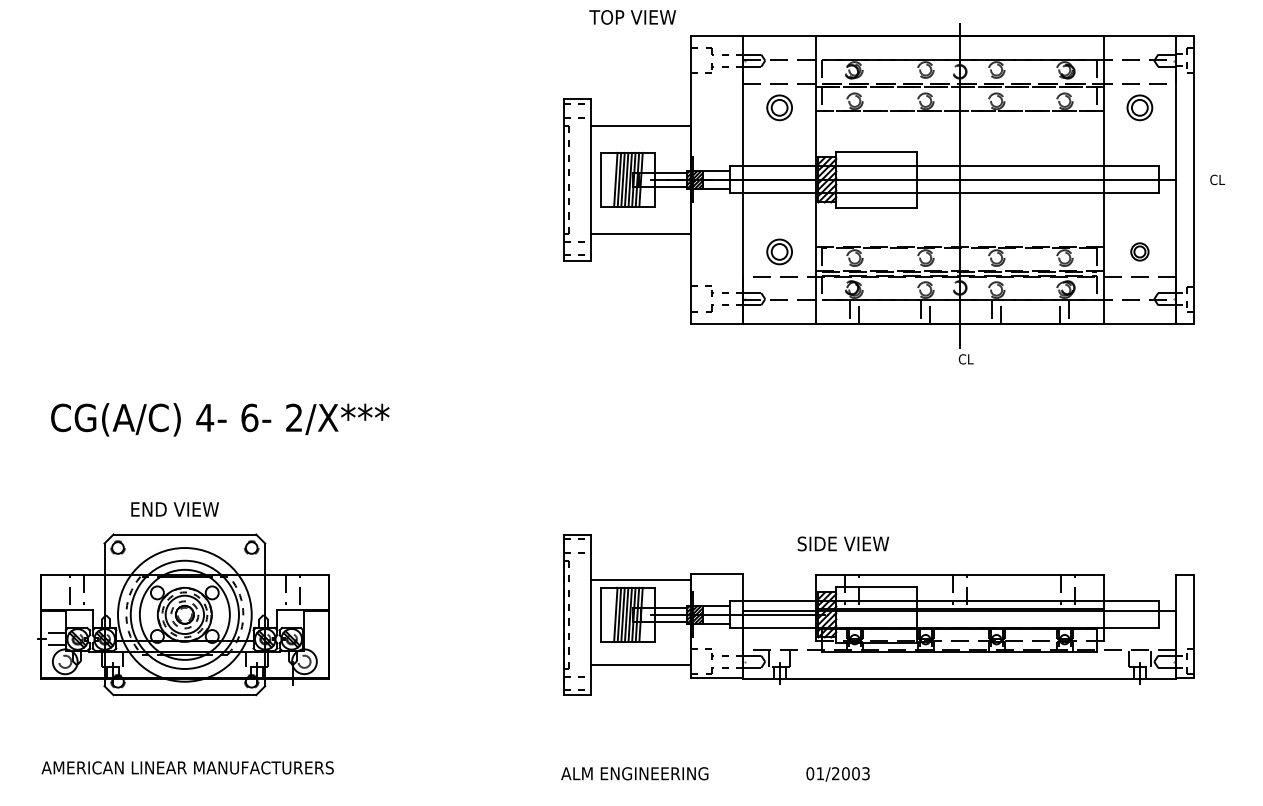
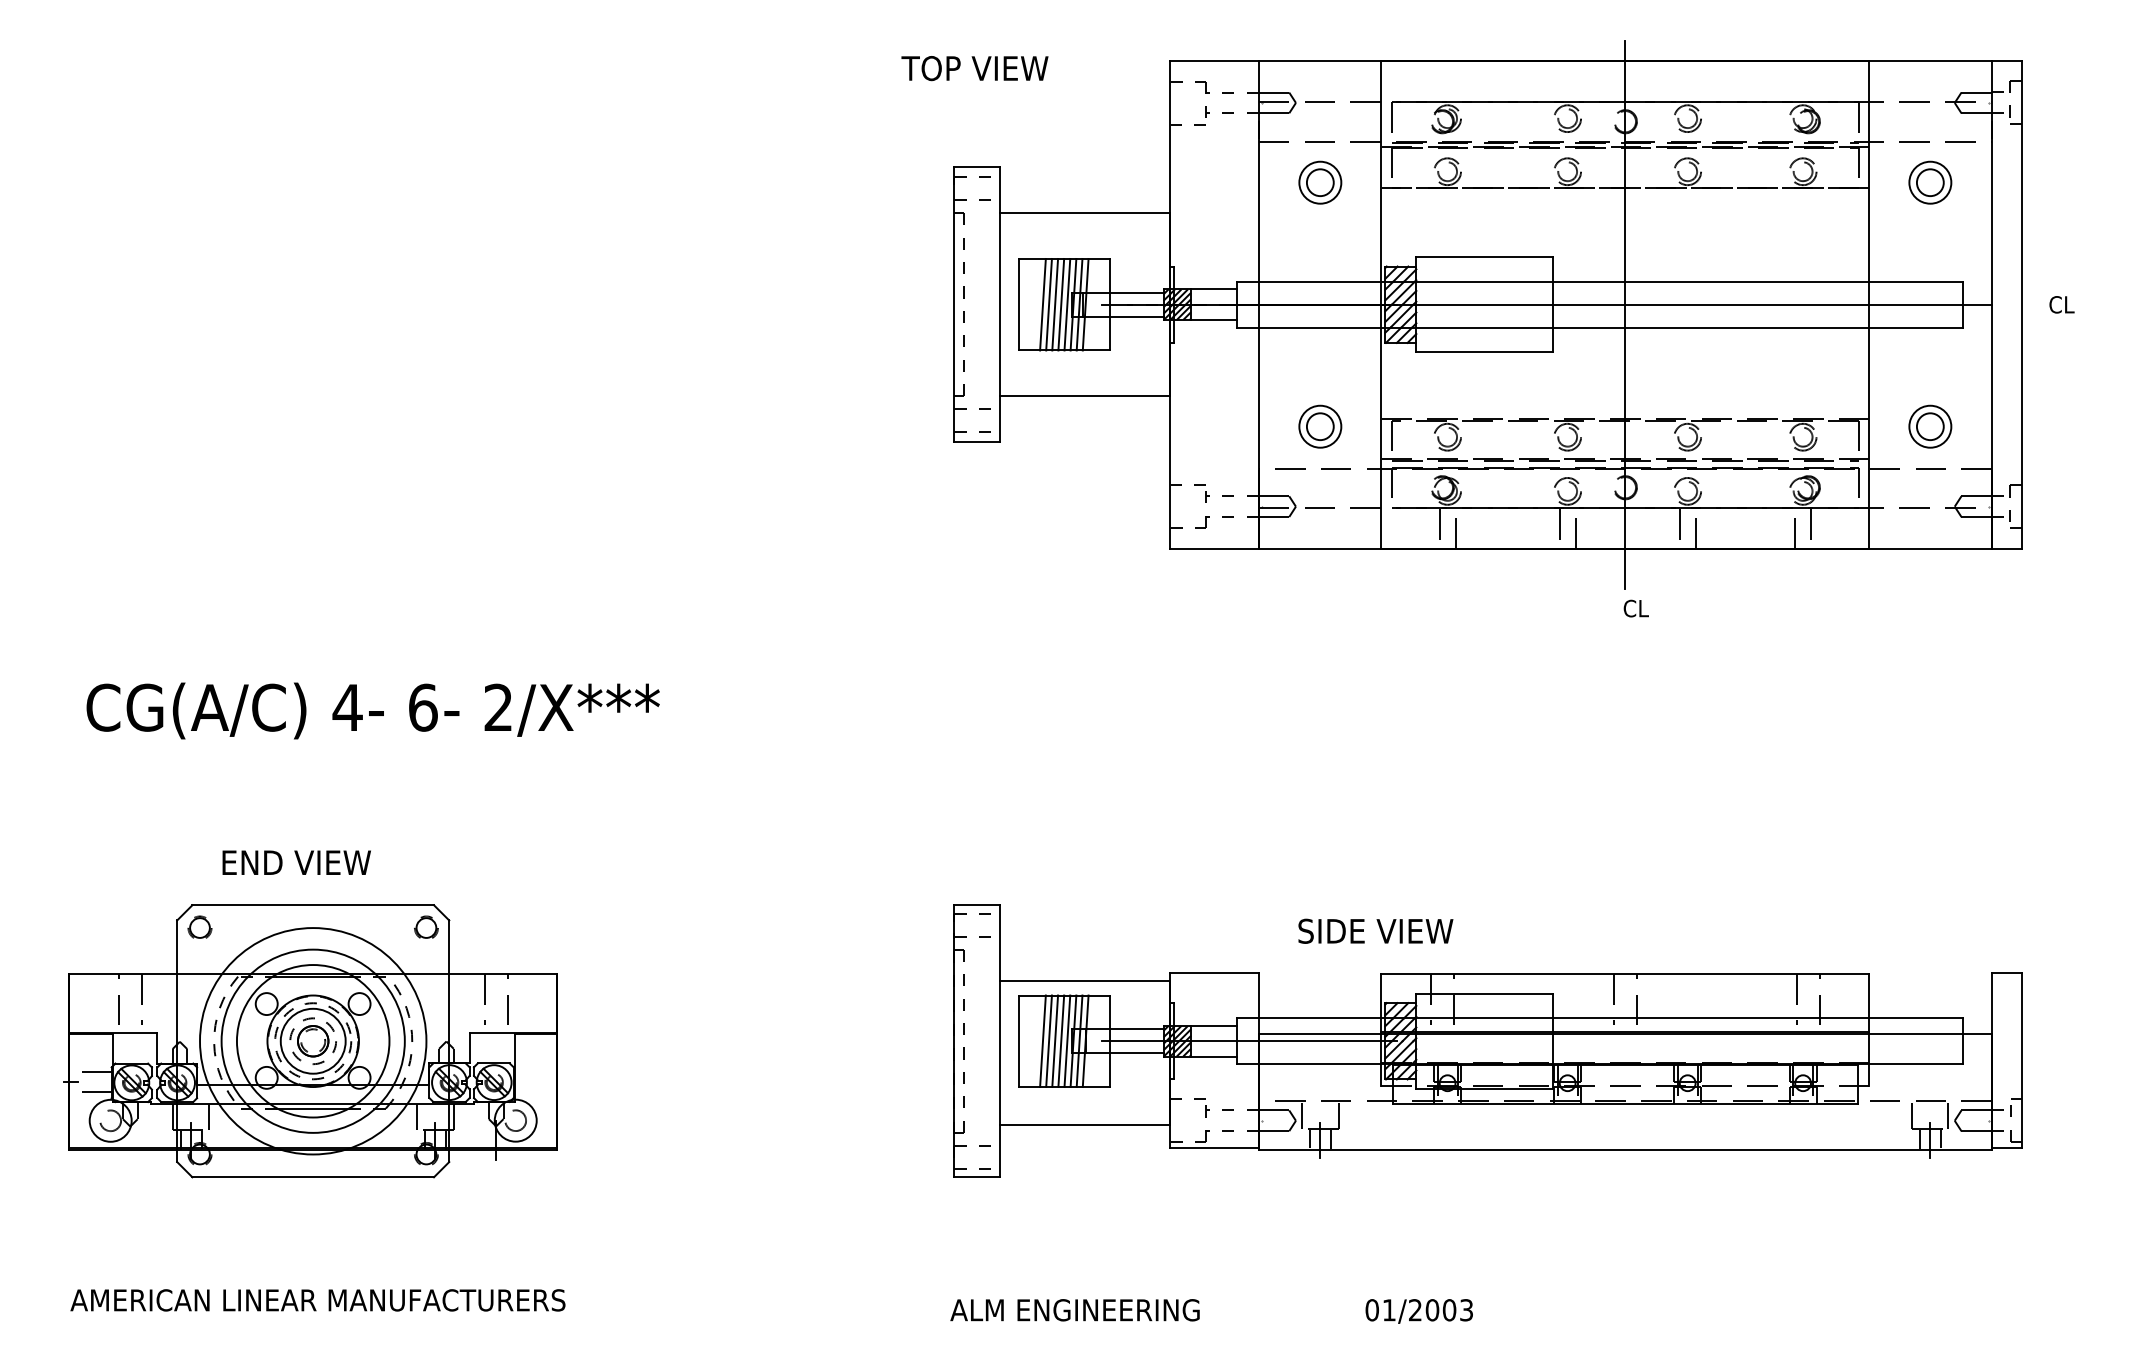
text: (632, 17) -> (974, 68), moved
part: (1139, 251) -> (1929, 425), size x1.43
text: (842, 543) -> (1374, 930), moved

